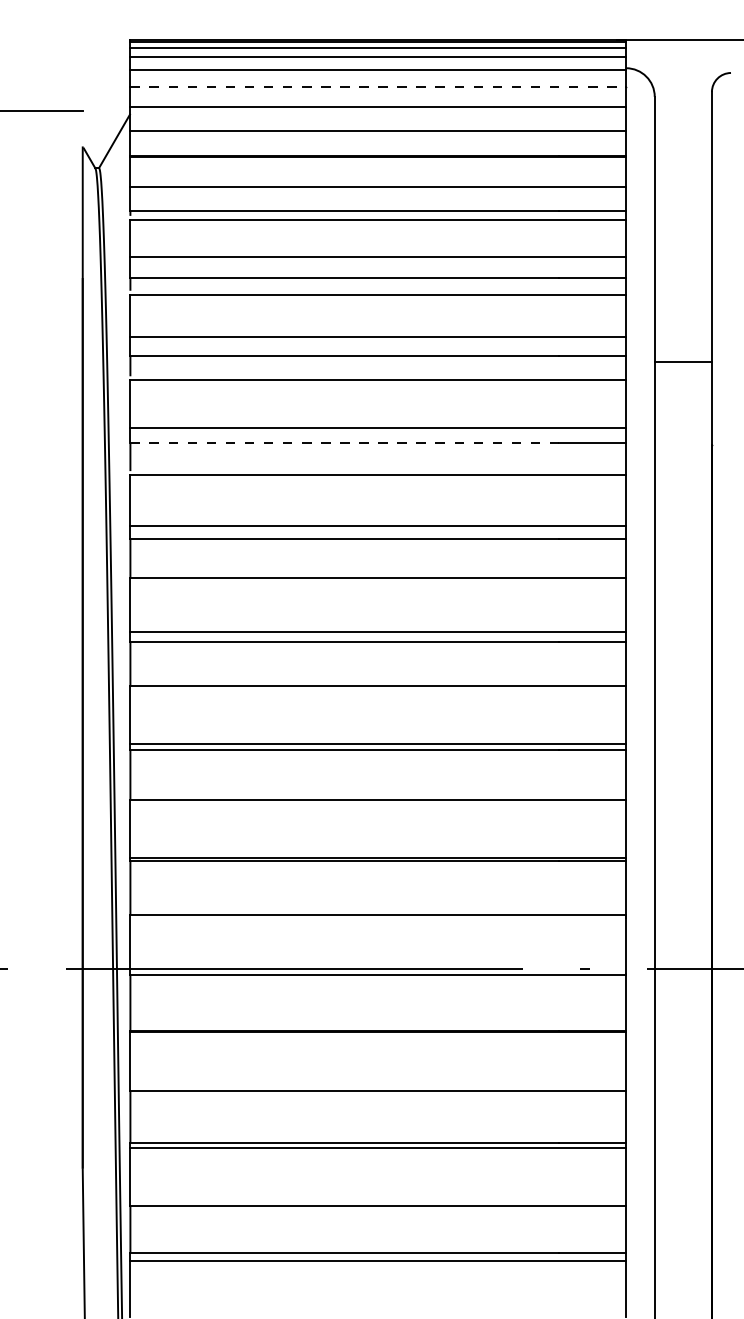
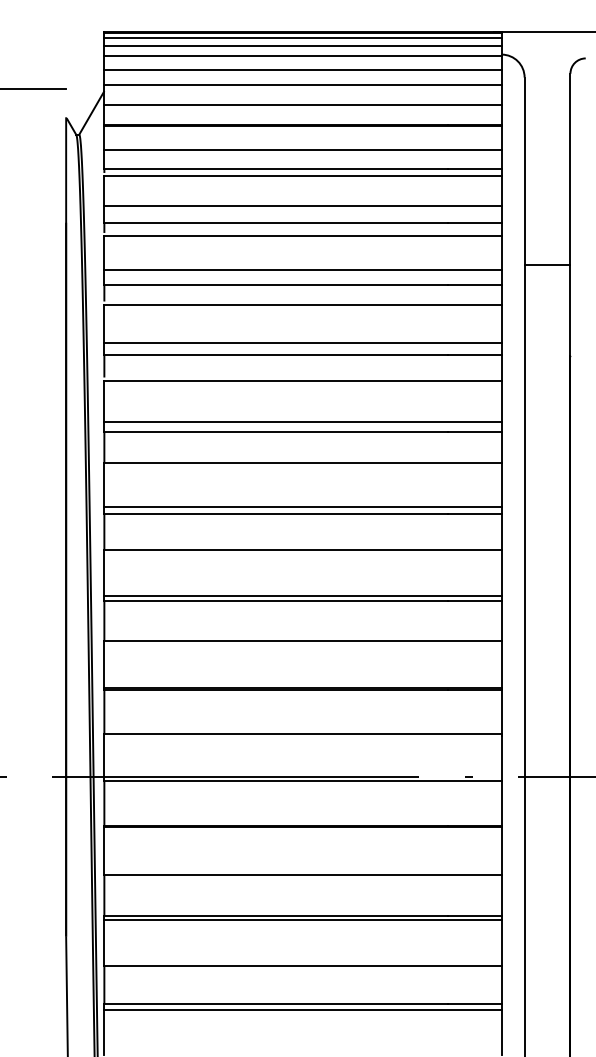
line: (378, 86) -> (303, 69), dashed -> solid
line: (683, 361) -> (547, 264), moved
line: (345, 443) -> (276, 355), dashed -> solid

